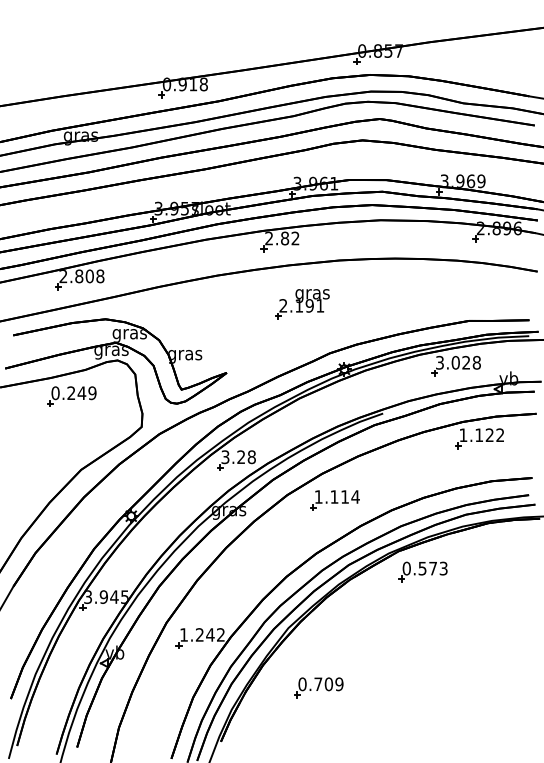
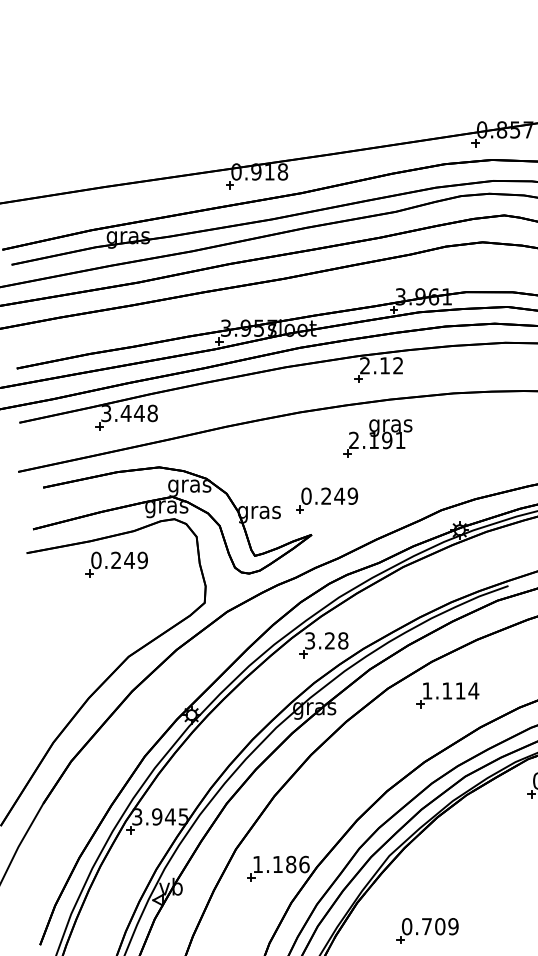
text: (285, 238) -> (385, 365), 2.82 -> 2.12
text: (76, 276) -> (122, 413), 2.808 -> 3.448
part: (302, 304) -> (378, 438), moved
part: (238, 345) -> (326, 500), added
text: (210, 634) -> (291, 863), 1.242 -> 1.186

